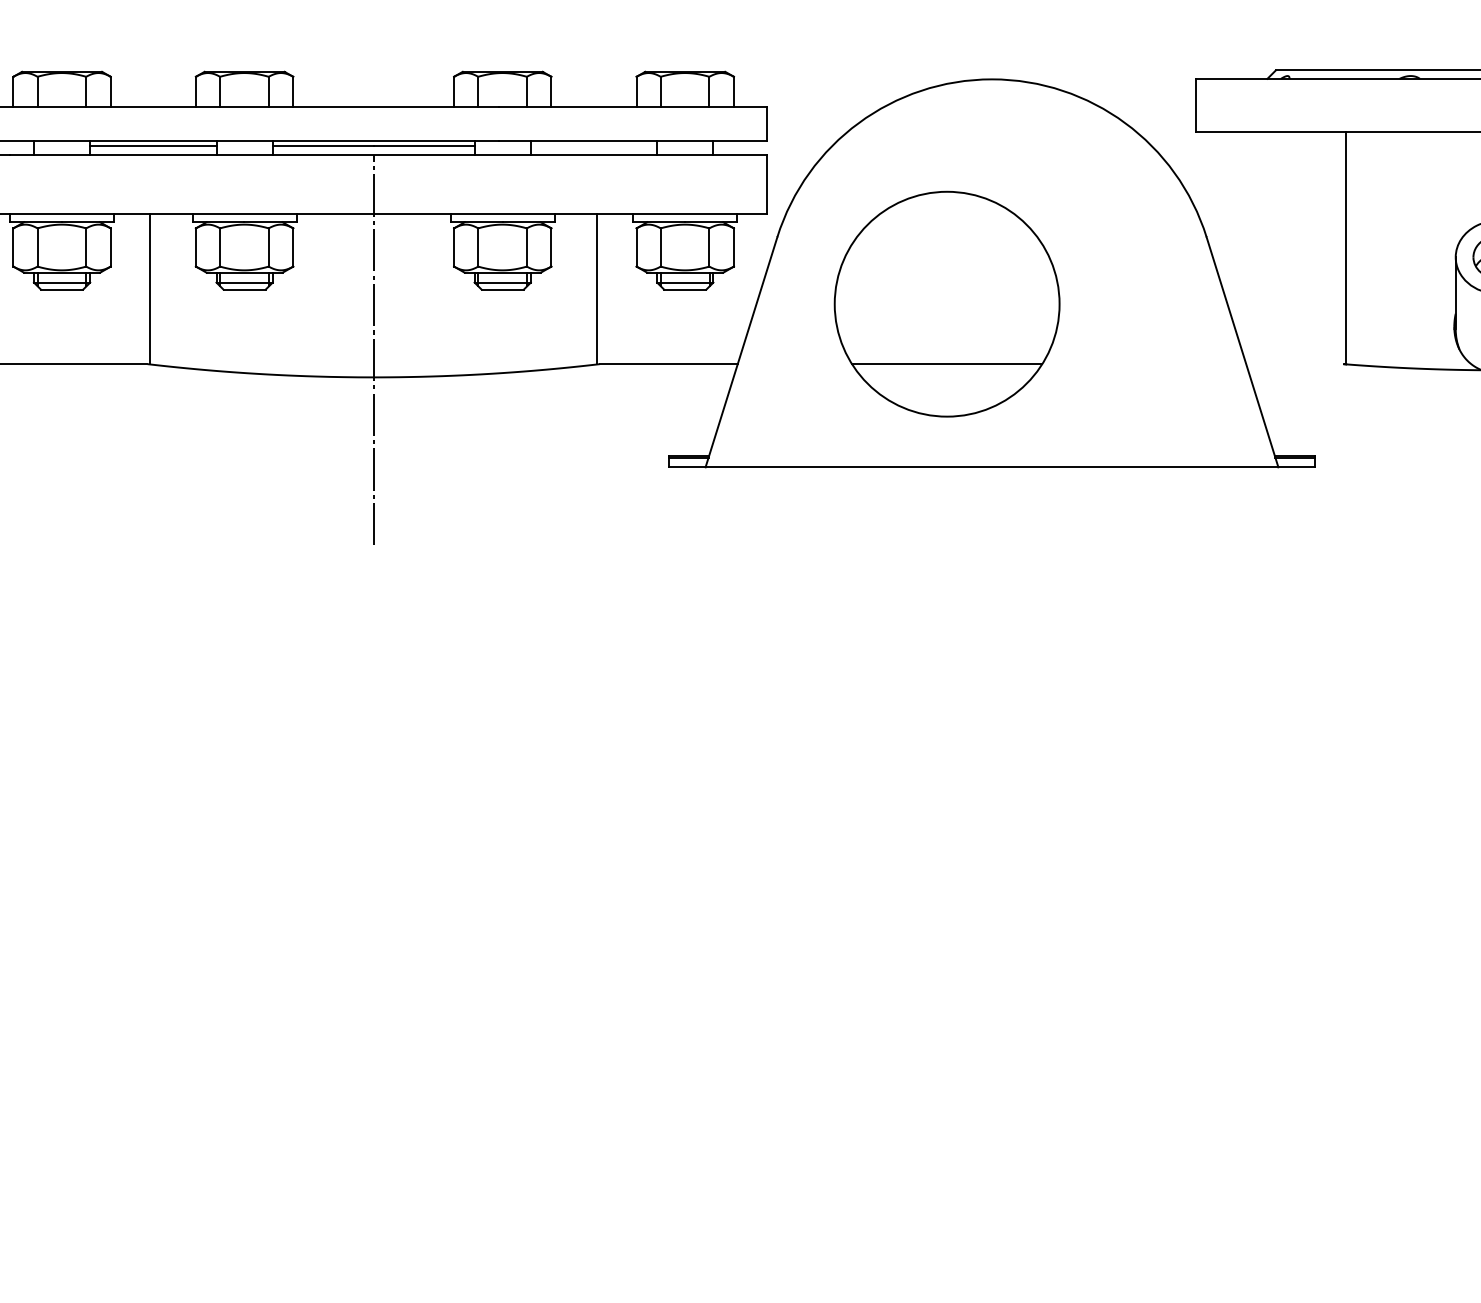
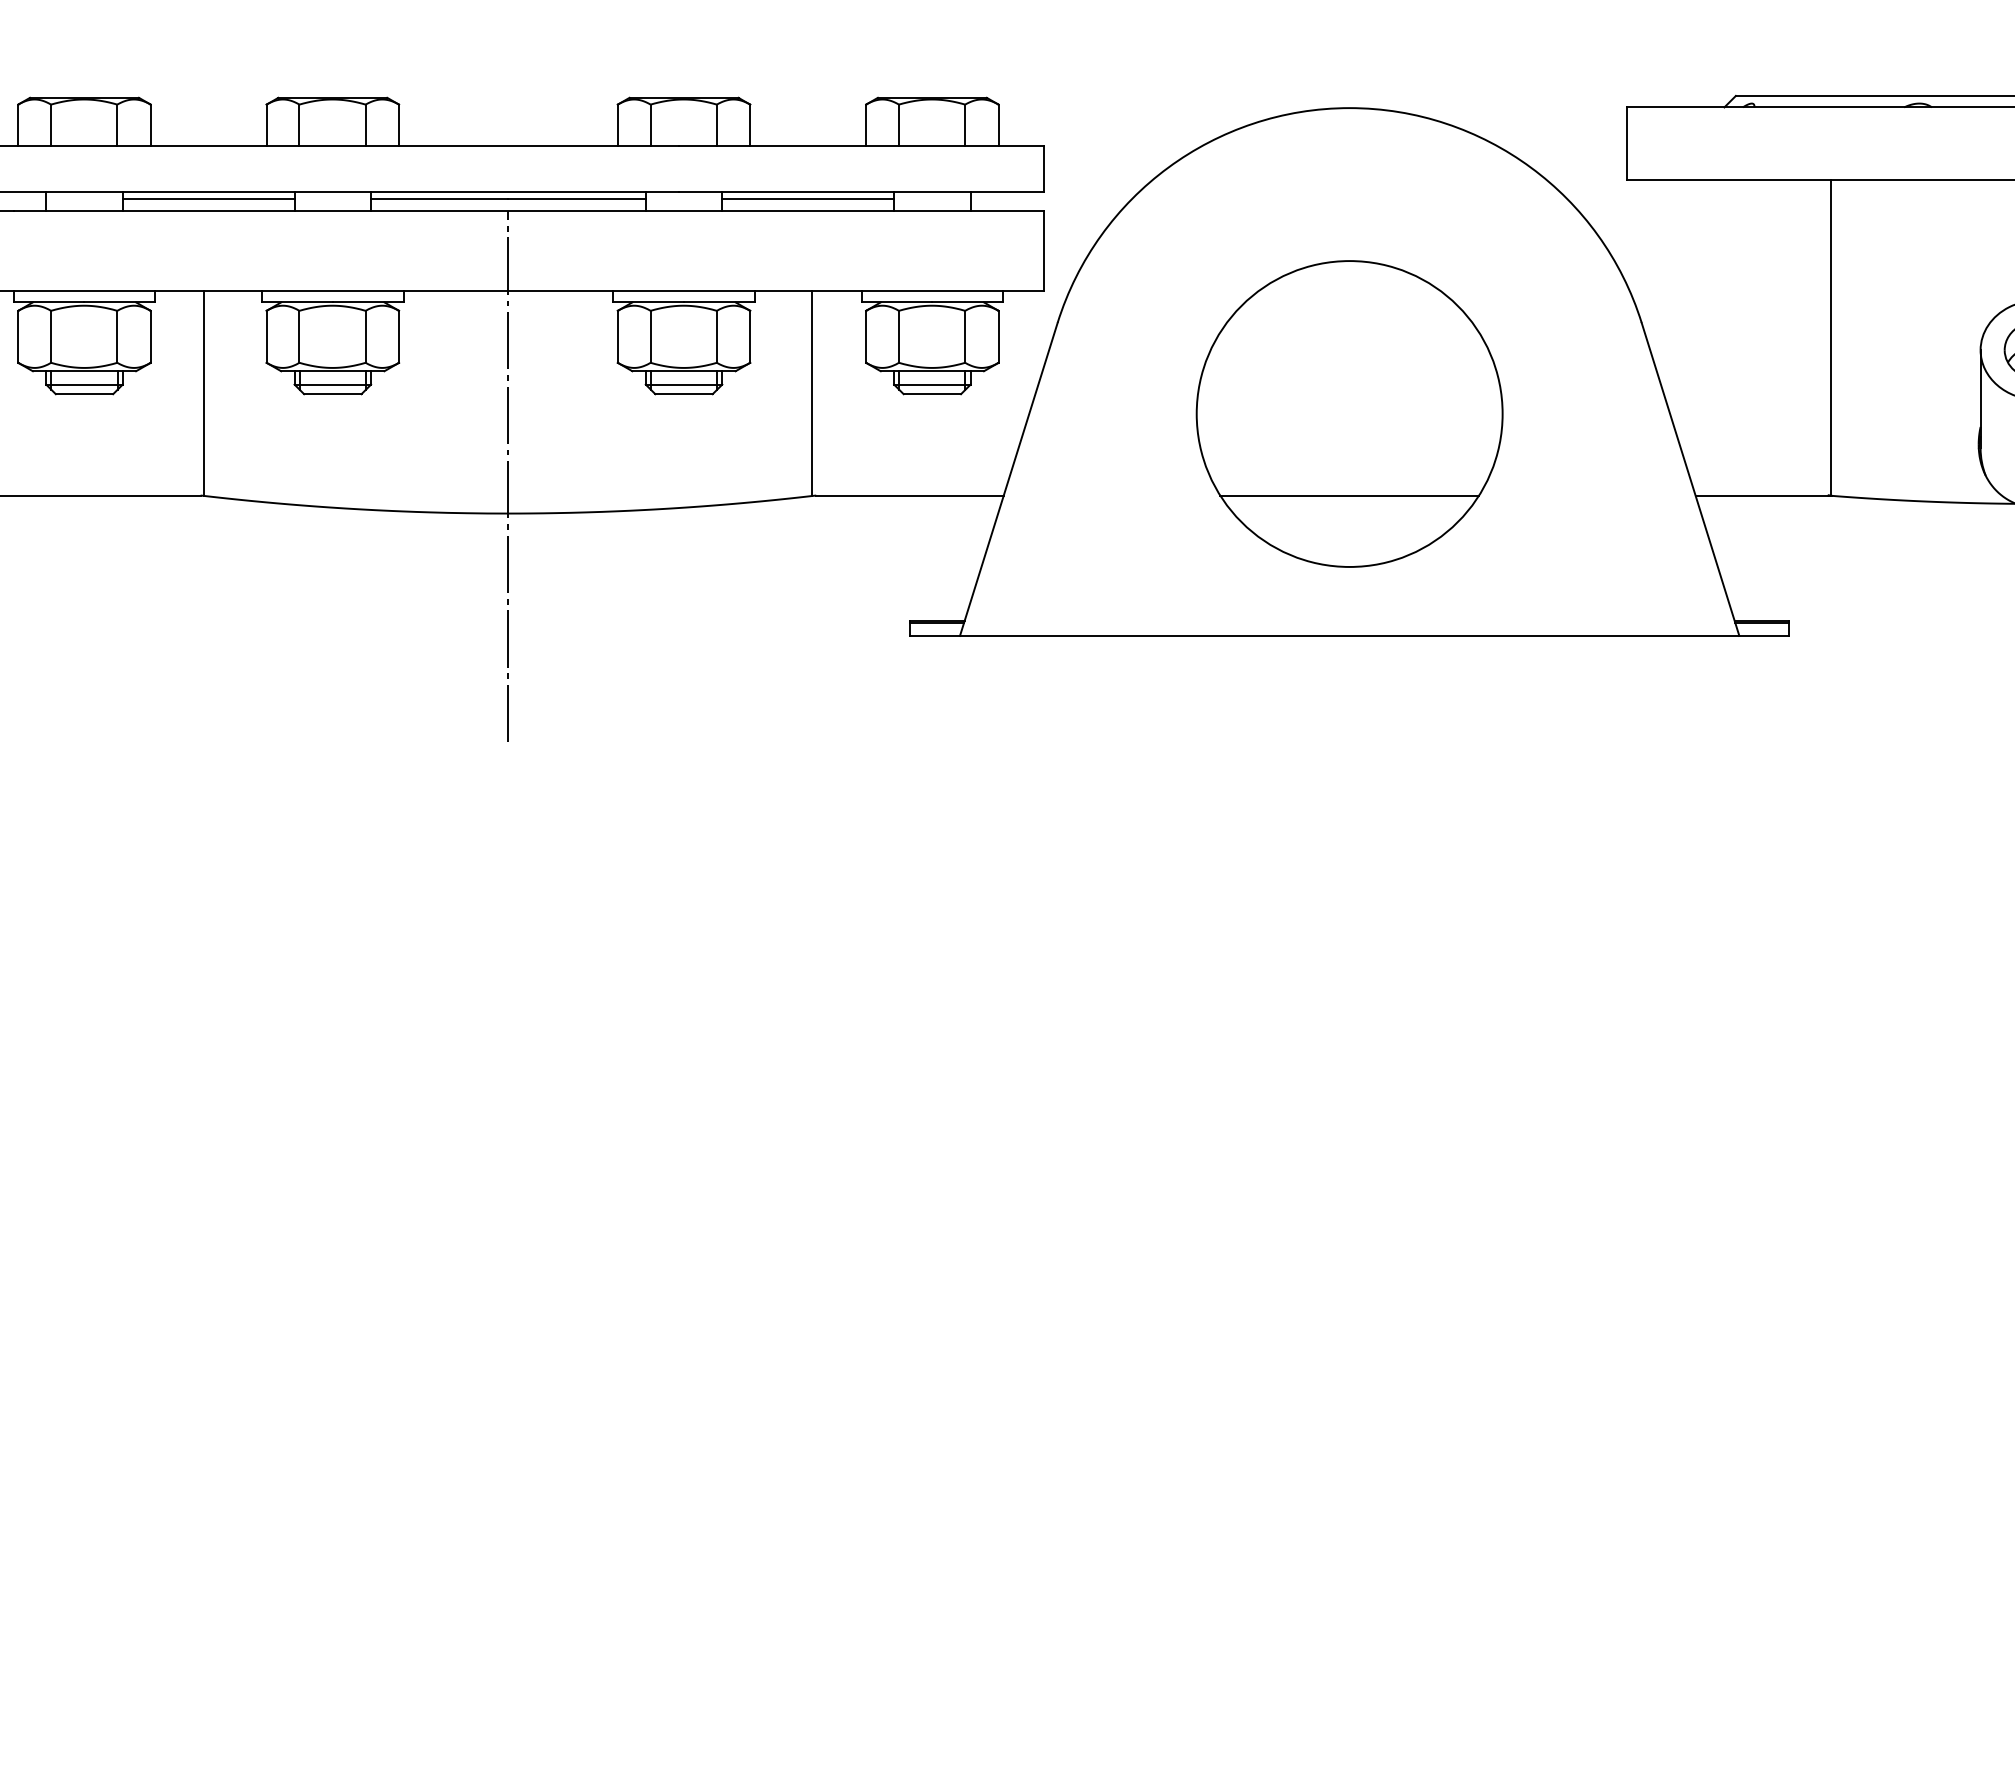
line: (594, 146) -> (808, 199), added
part: (947, 303) -> (1349, 413), moved
line: (1294, 364) -> (1761, 495), added

